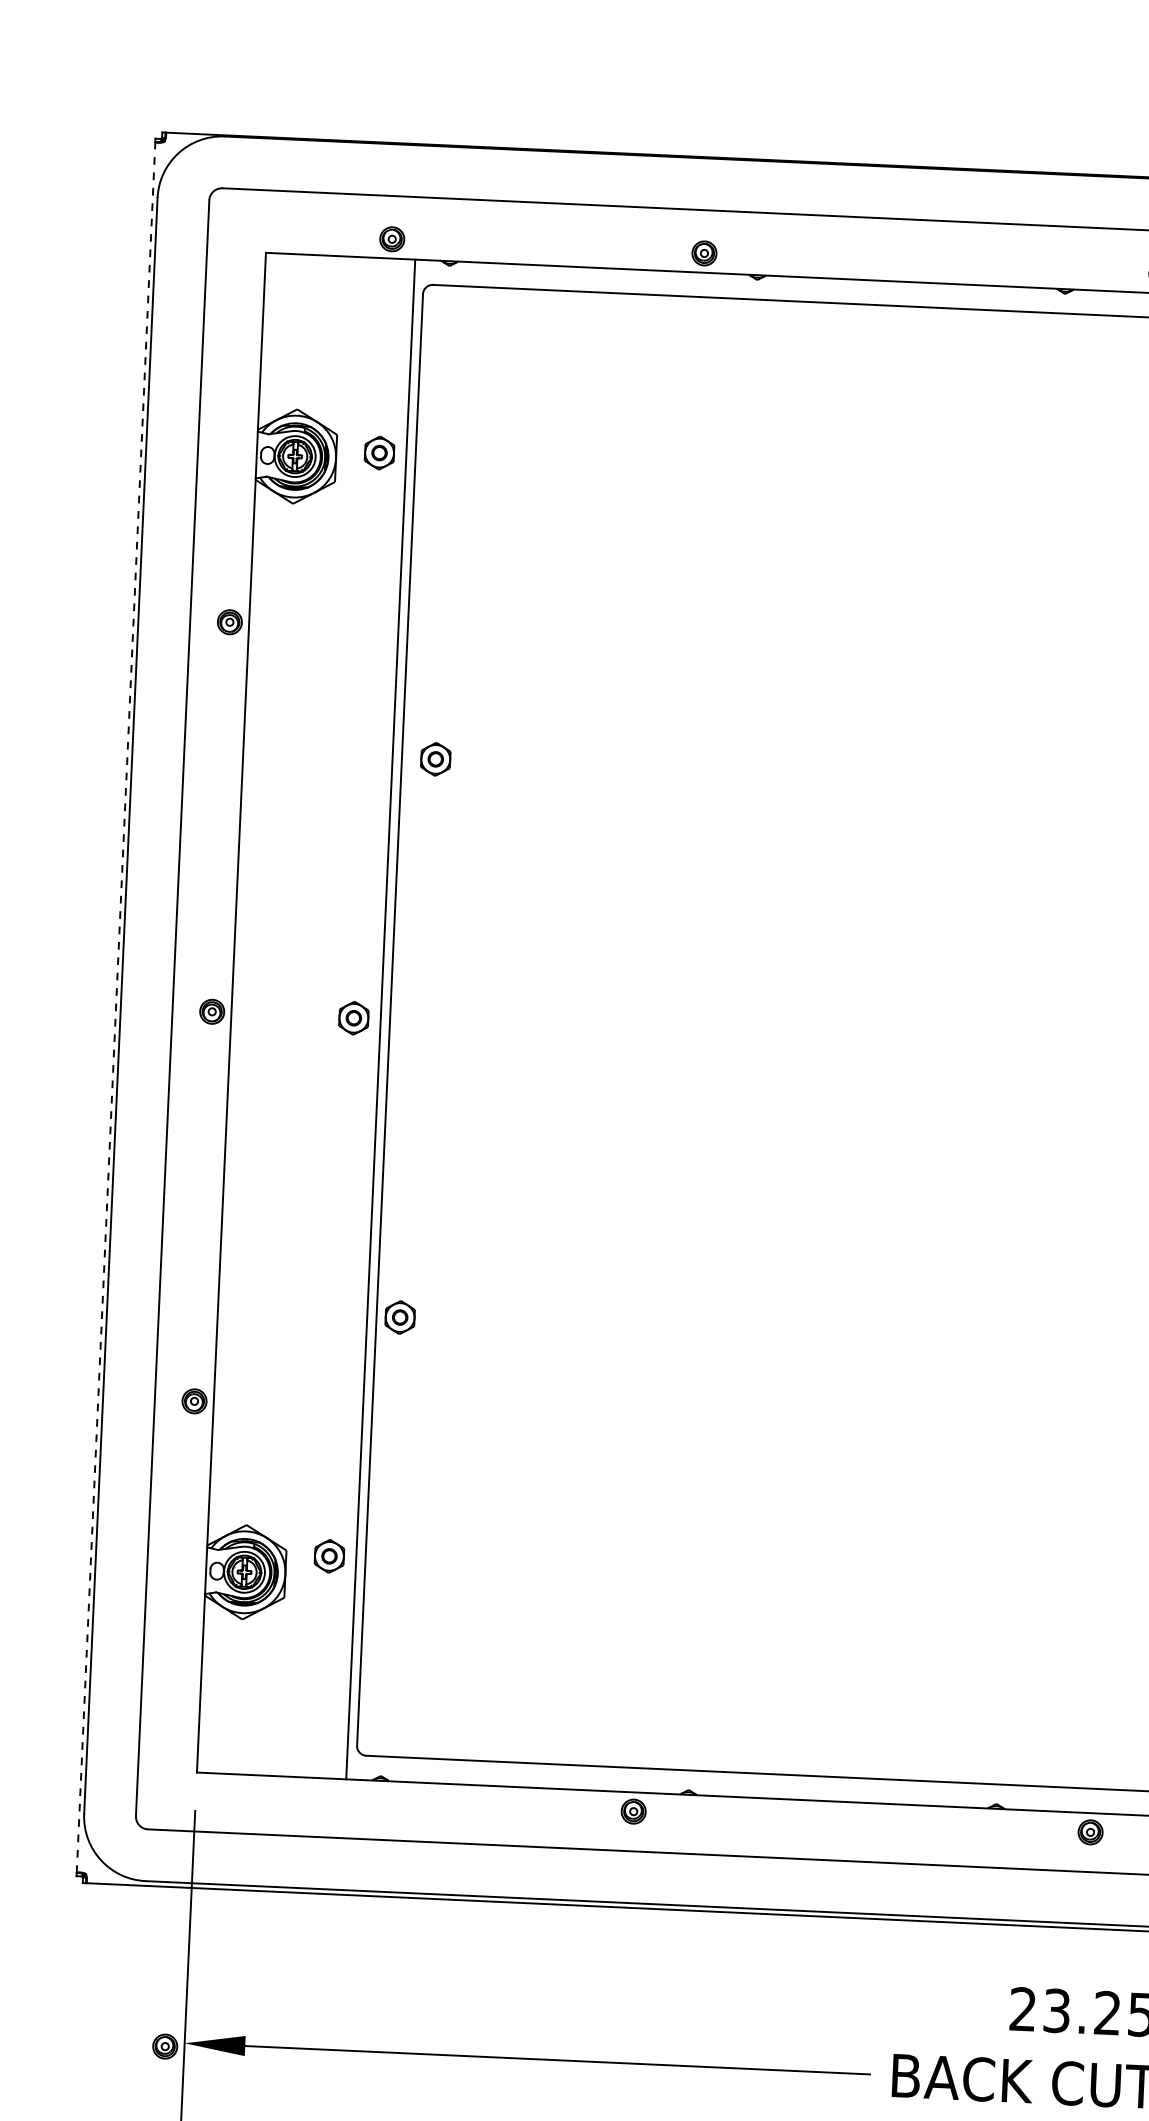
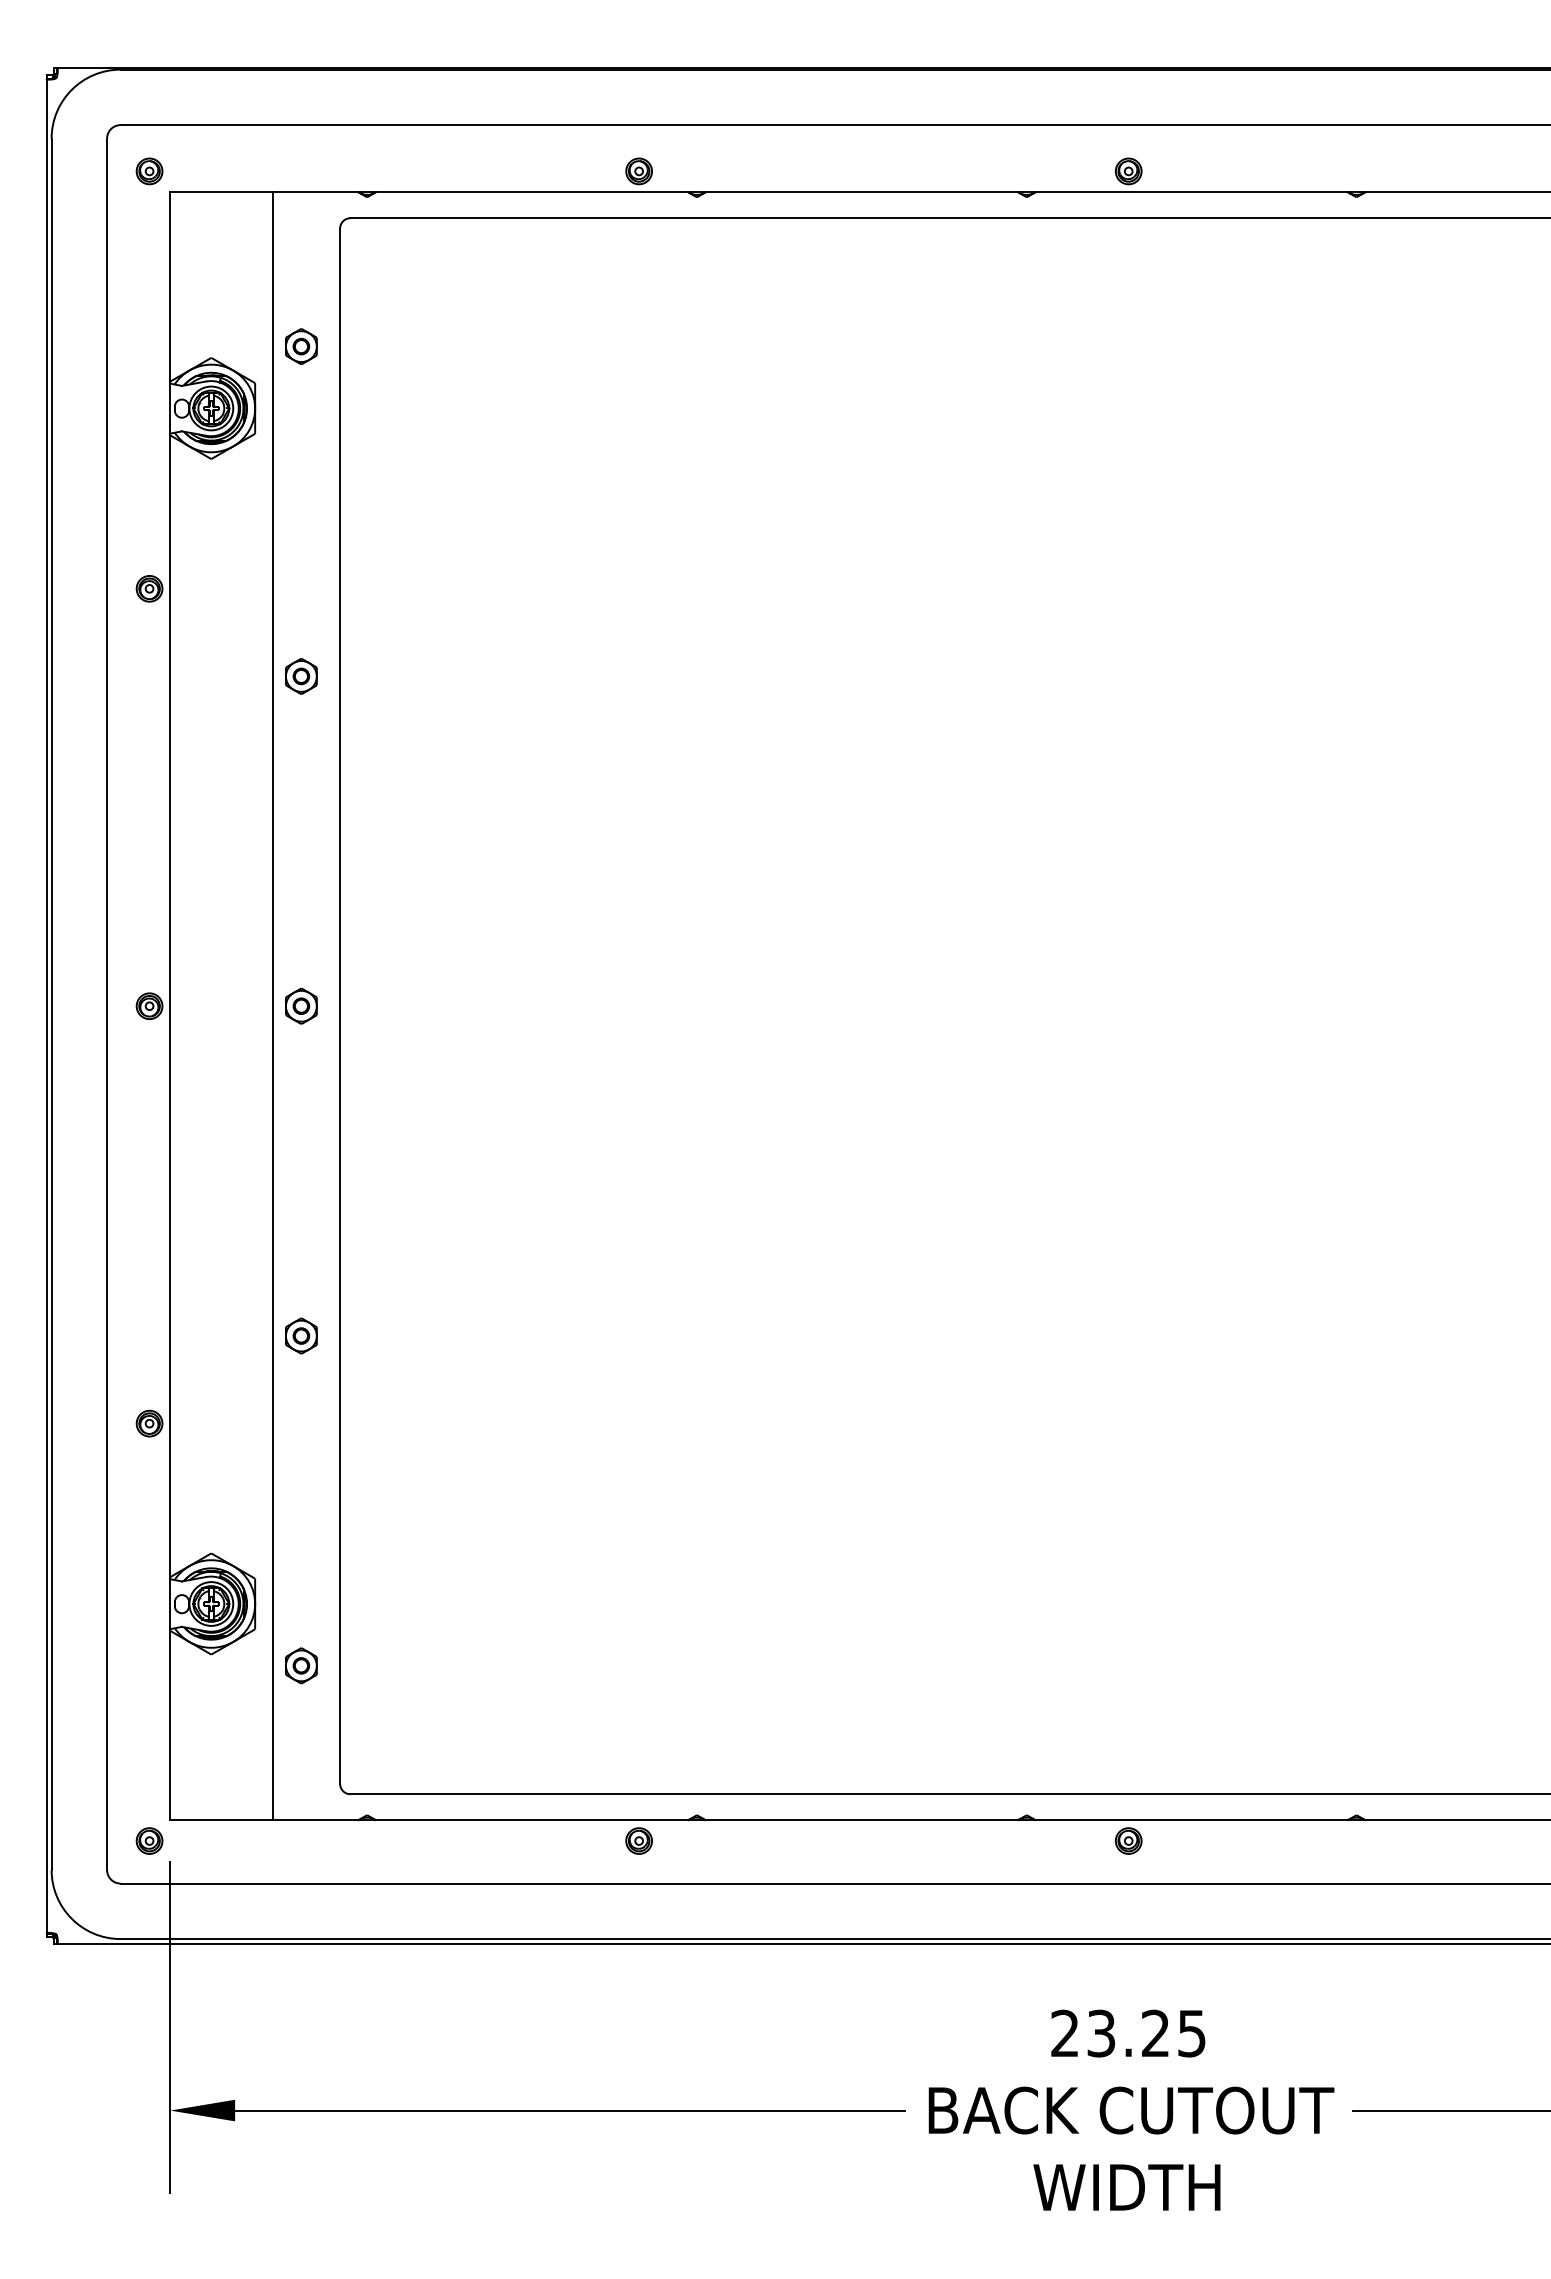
part: (392, 239) -> (149, 171), moved
part: (379, 452) -> (301, 346), moved
part: (435, 759) -> (301, 676), moved
line: (116, 1006) -> (46, 1005), dashed -> solid
line: (381, 1019) -> (273, 1006), moved
part: (400, 1317) -> (301, 1335), moved
part: (329, 1556) -> (301, 1665), moved
part: (165, 2046) -> (149, 1840), moved

